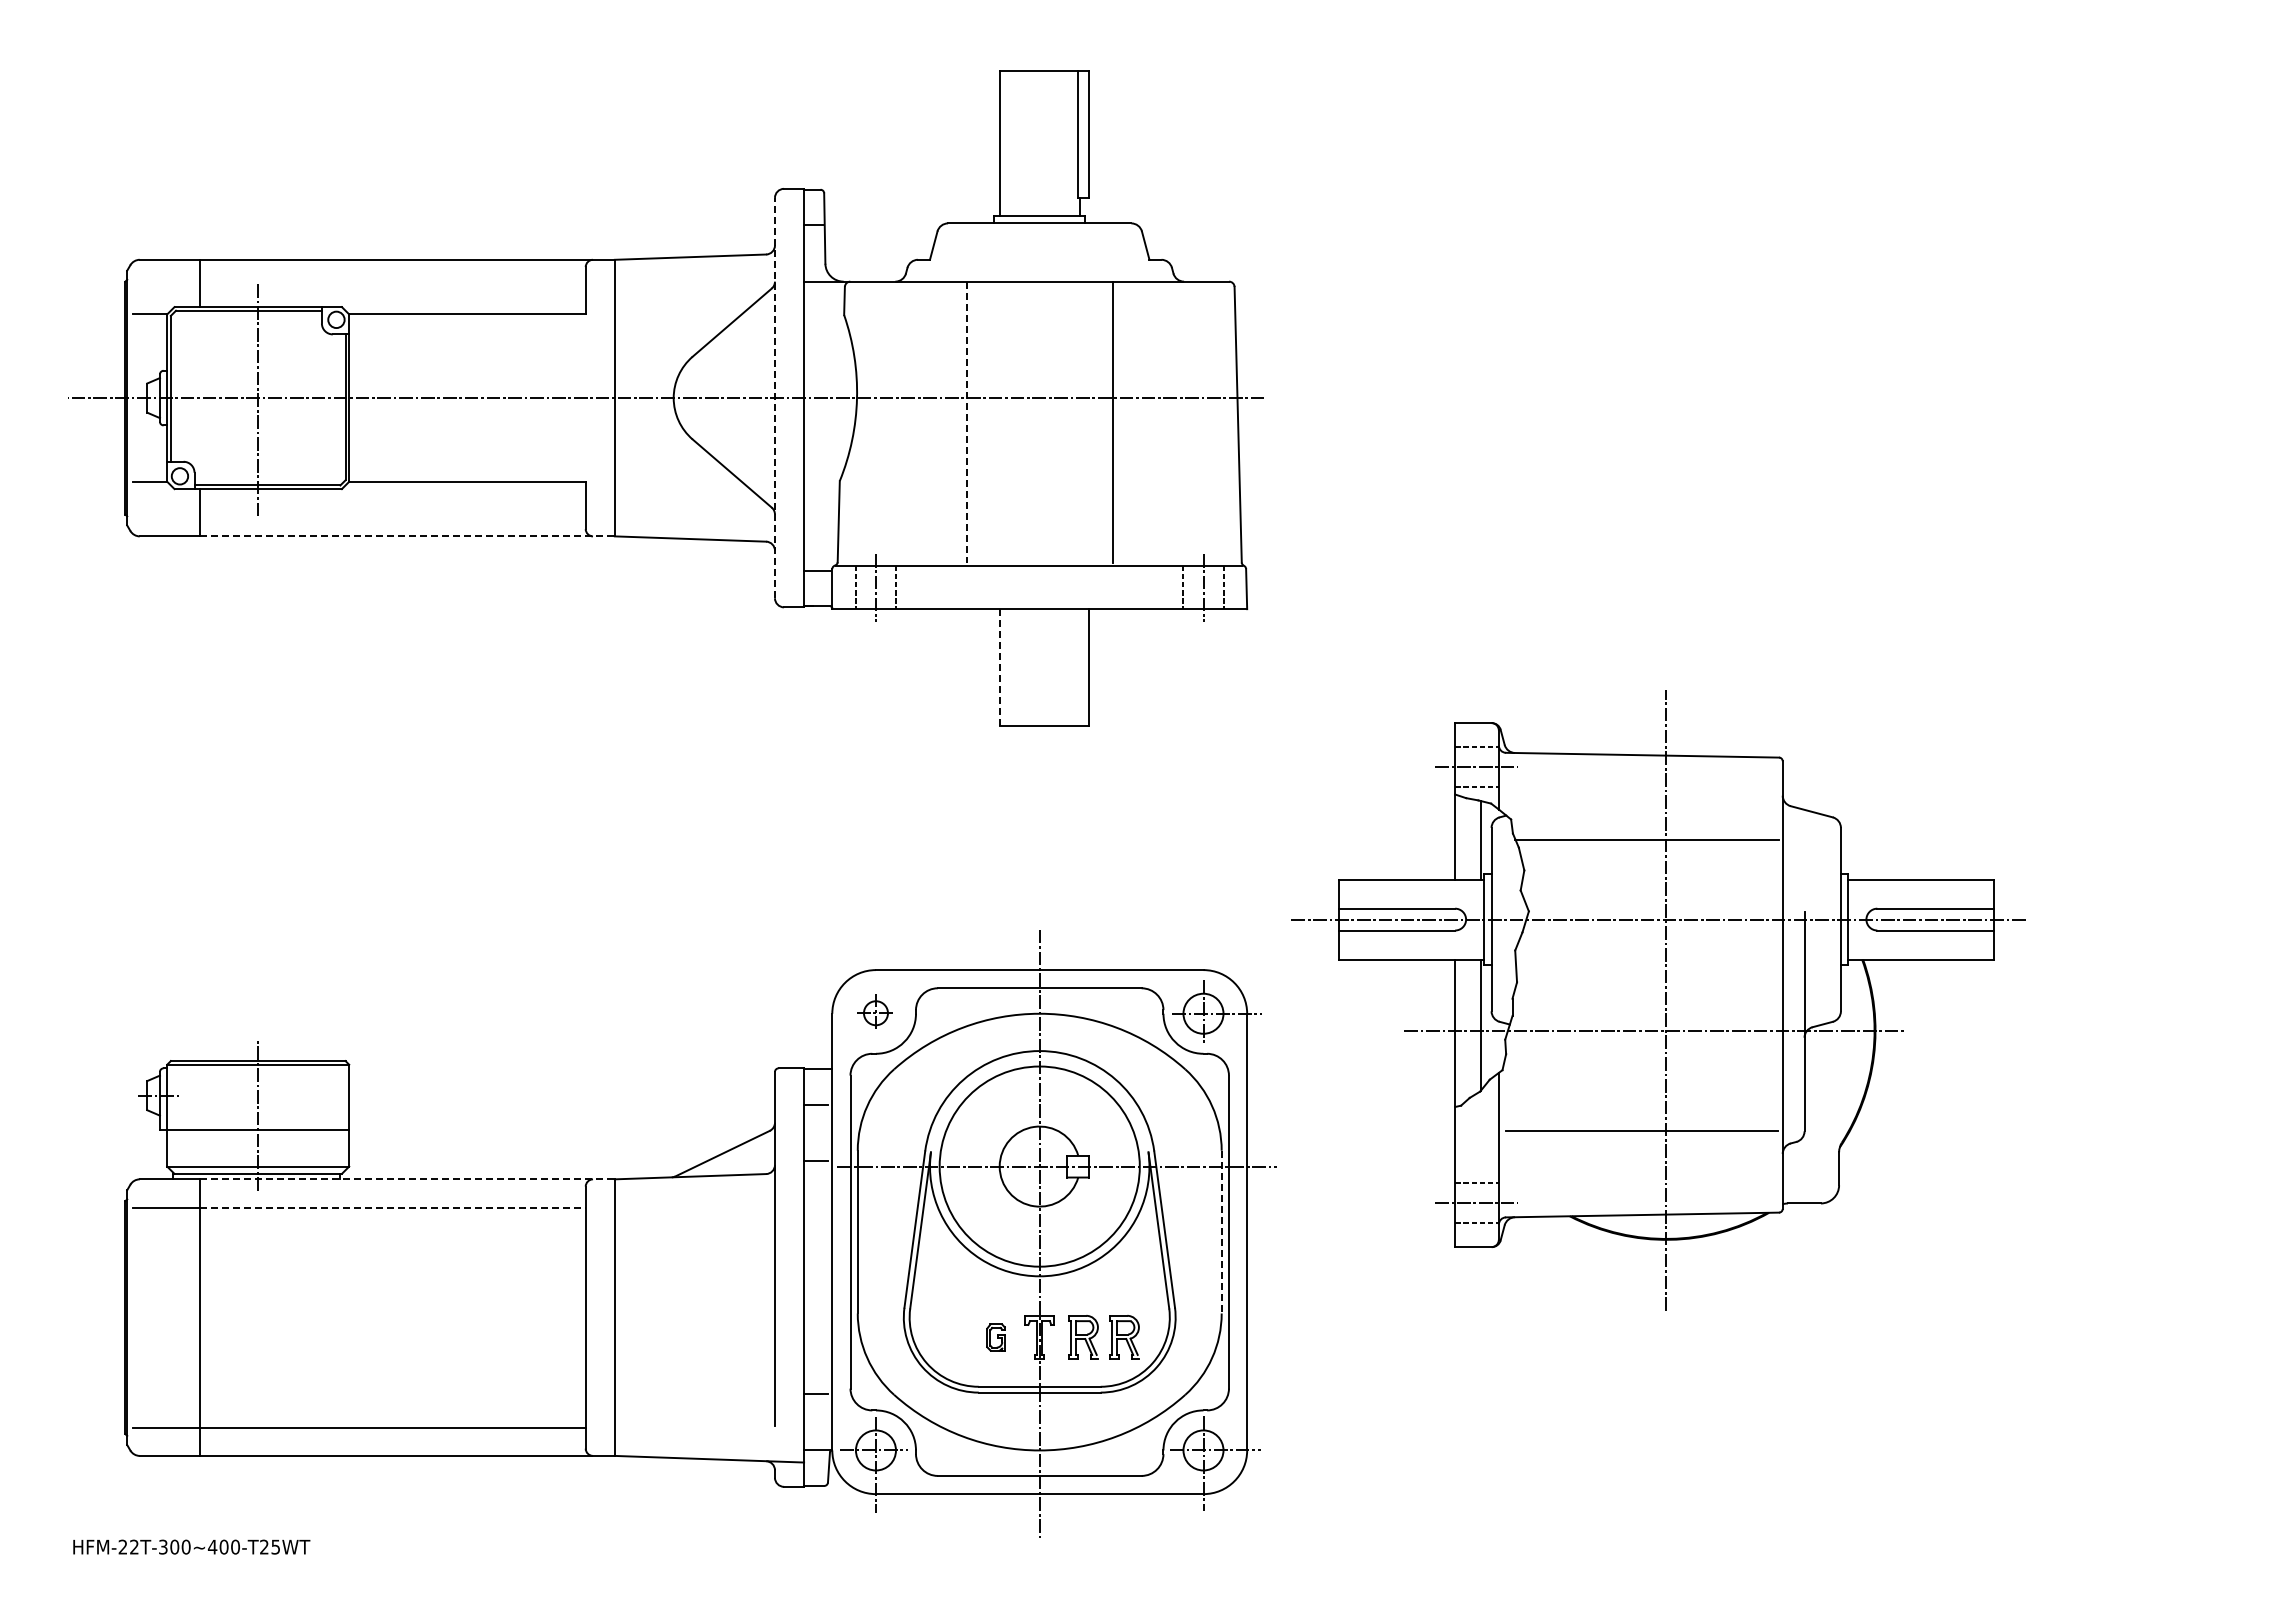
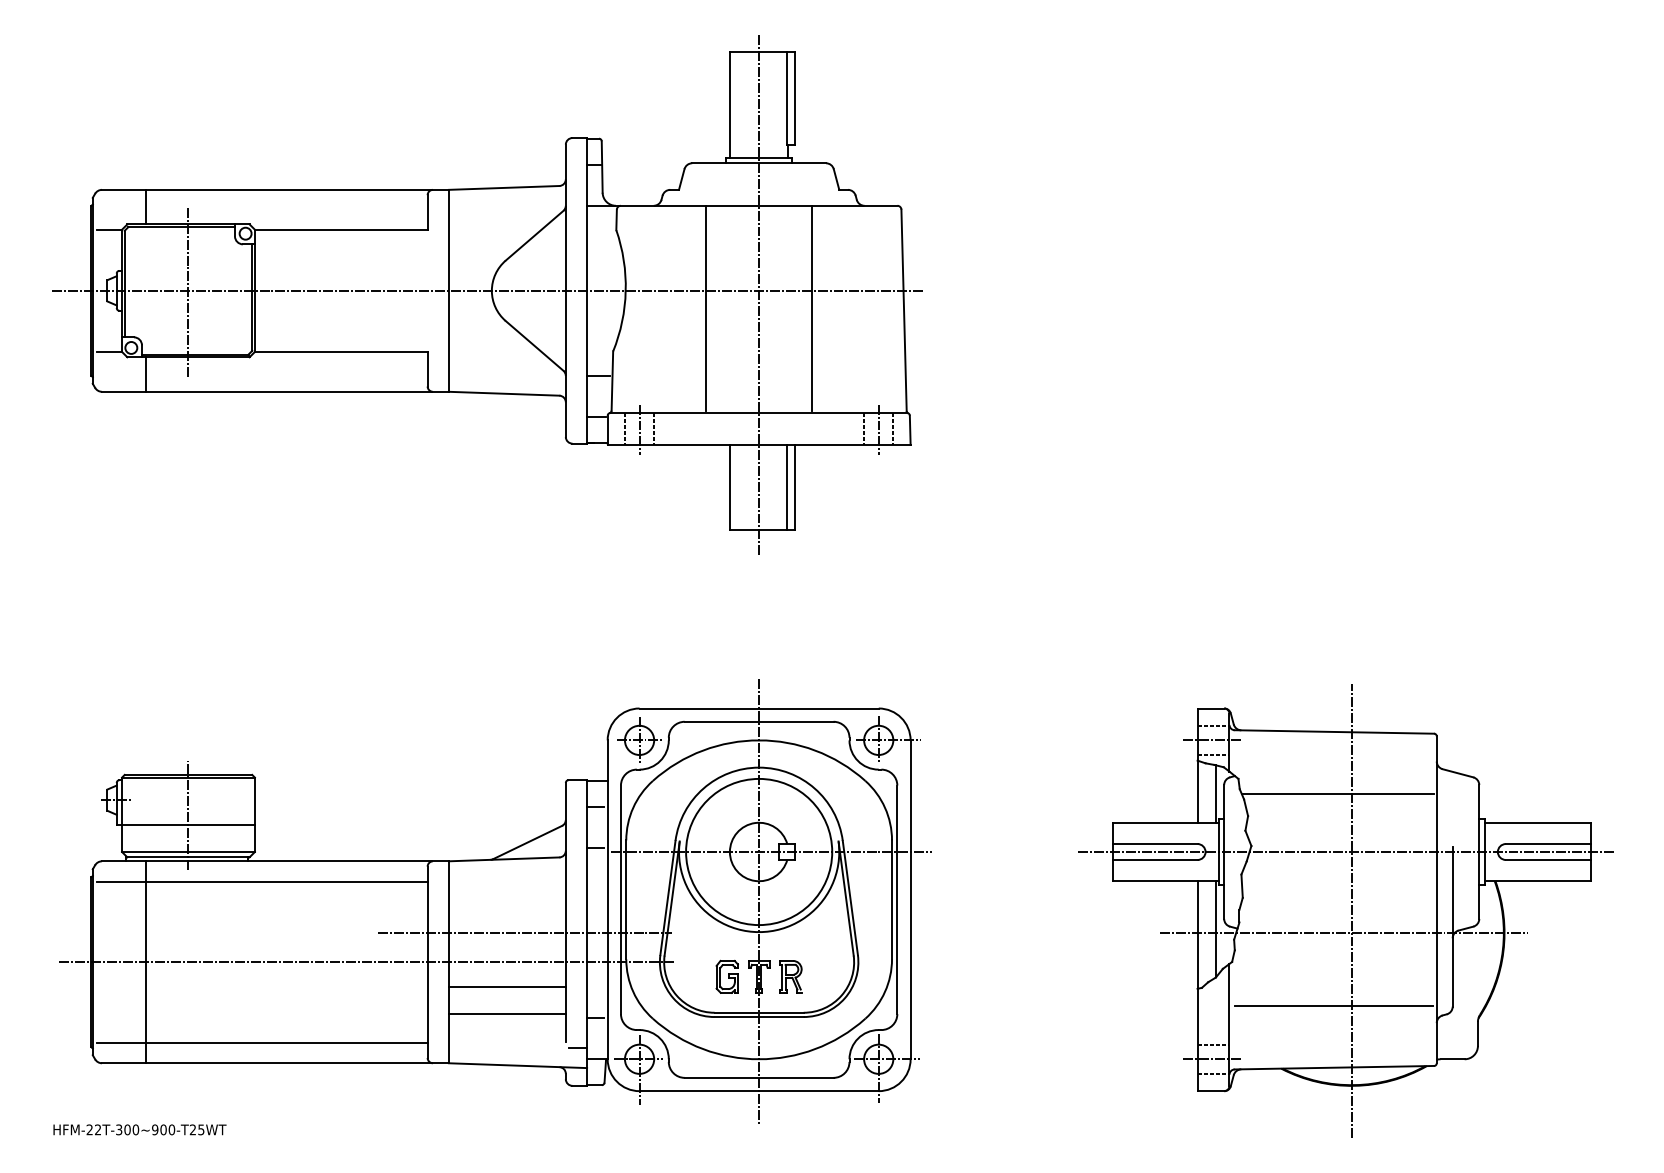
line: (774, 397) -> (565, 290), dashed -> solid
line: (1039, 405) -> (758, 296), added
line: (966, 422) -> (705, 308), dashed -> solid
line: (819, 514) -> (598, 375), added
line: (407, 536) -> (297, 391), dashed -> solid
line: (999, 667) -> (729, 487), dashed -> solid
line: (1078, 667) -> (787, 487), added
part: (1658, 1000) -> (1346, 911), moved
part: (875, 1012) -> (639, 739), size x1.67
line: (407, 1179) -> (297, 861), dashed -> solid
line: (392, 1207) -> (286, 881), dashed -> solid
line: (1221, 1232) -> (891, 900), dashed -> solid
line: (719, 1277) -> (525, 932), added
line: (502, 1317) -> (366, 962), added
part: (995, 1337) -> (726, 976), size x1.67
part: (1124, 1337) -> (821, 976), removed
line: (694, 1351) -> (507, 987), added
line: (694, 1388) -> (507, 1014), added
line: (791, 1434) -> (577, 1047), added
text: (212, 1546) -> (155, 1129), HFM-22T-300~400-T25WT -> HFM-22T-300~900-T25WT

